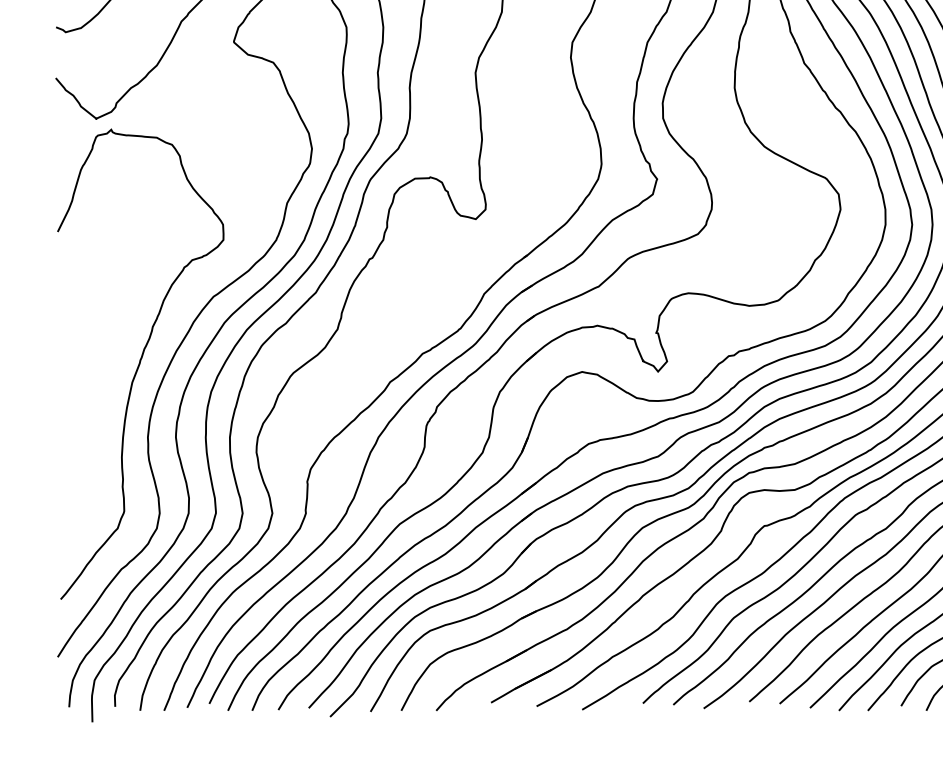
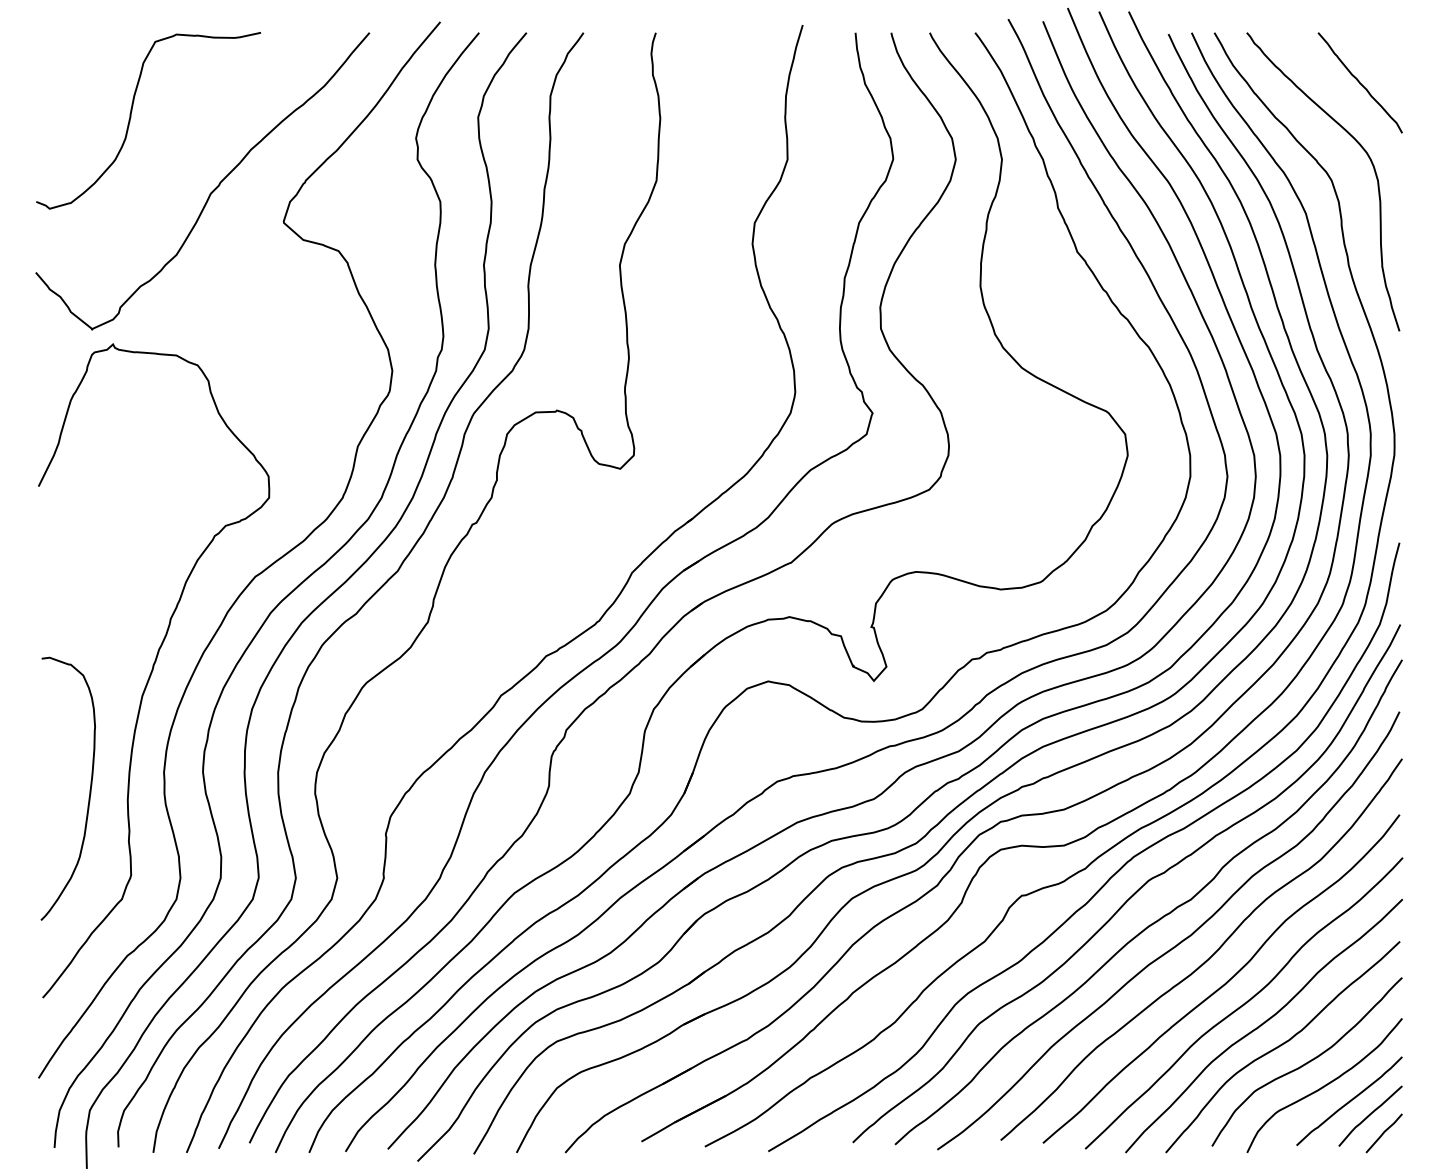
curve: (94, 449) -> (89, 789), added

